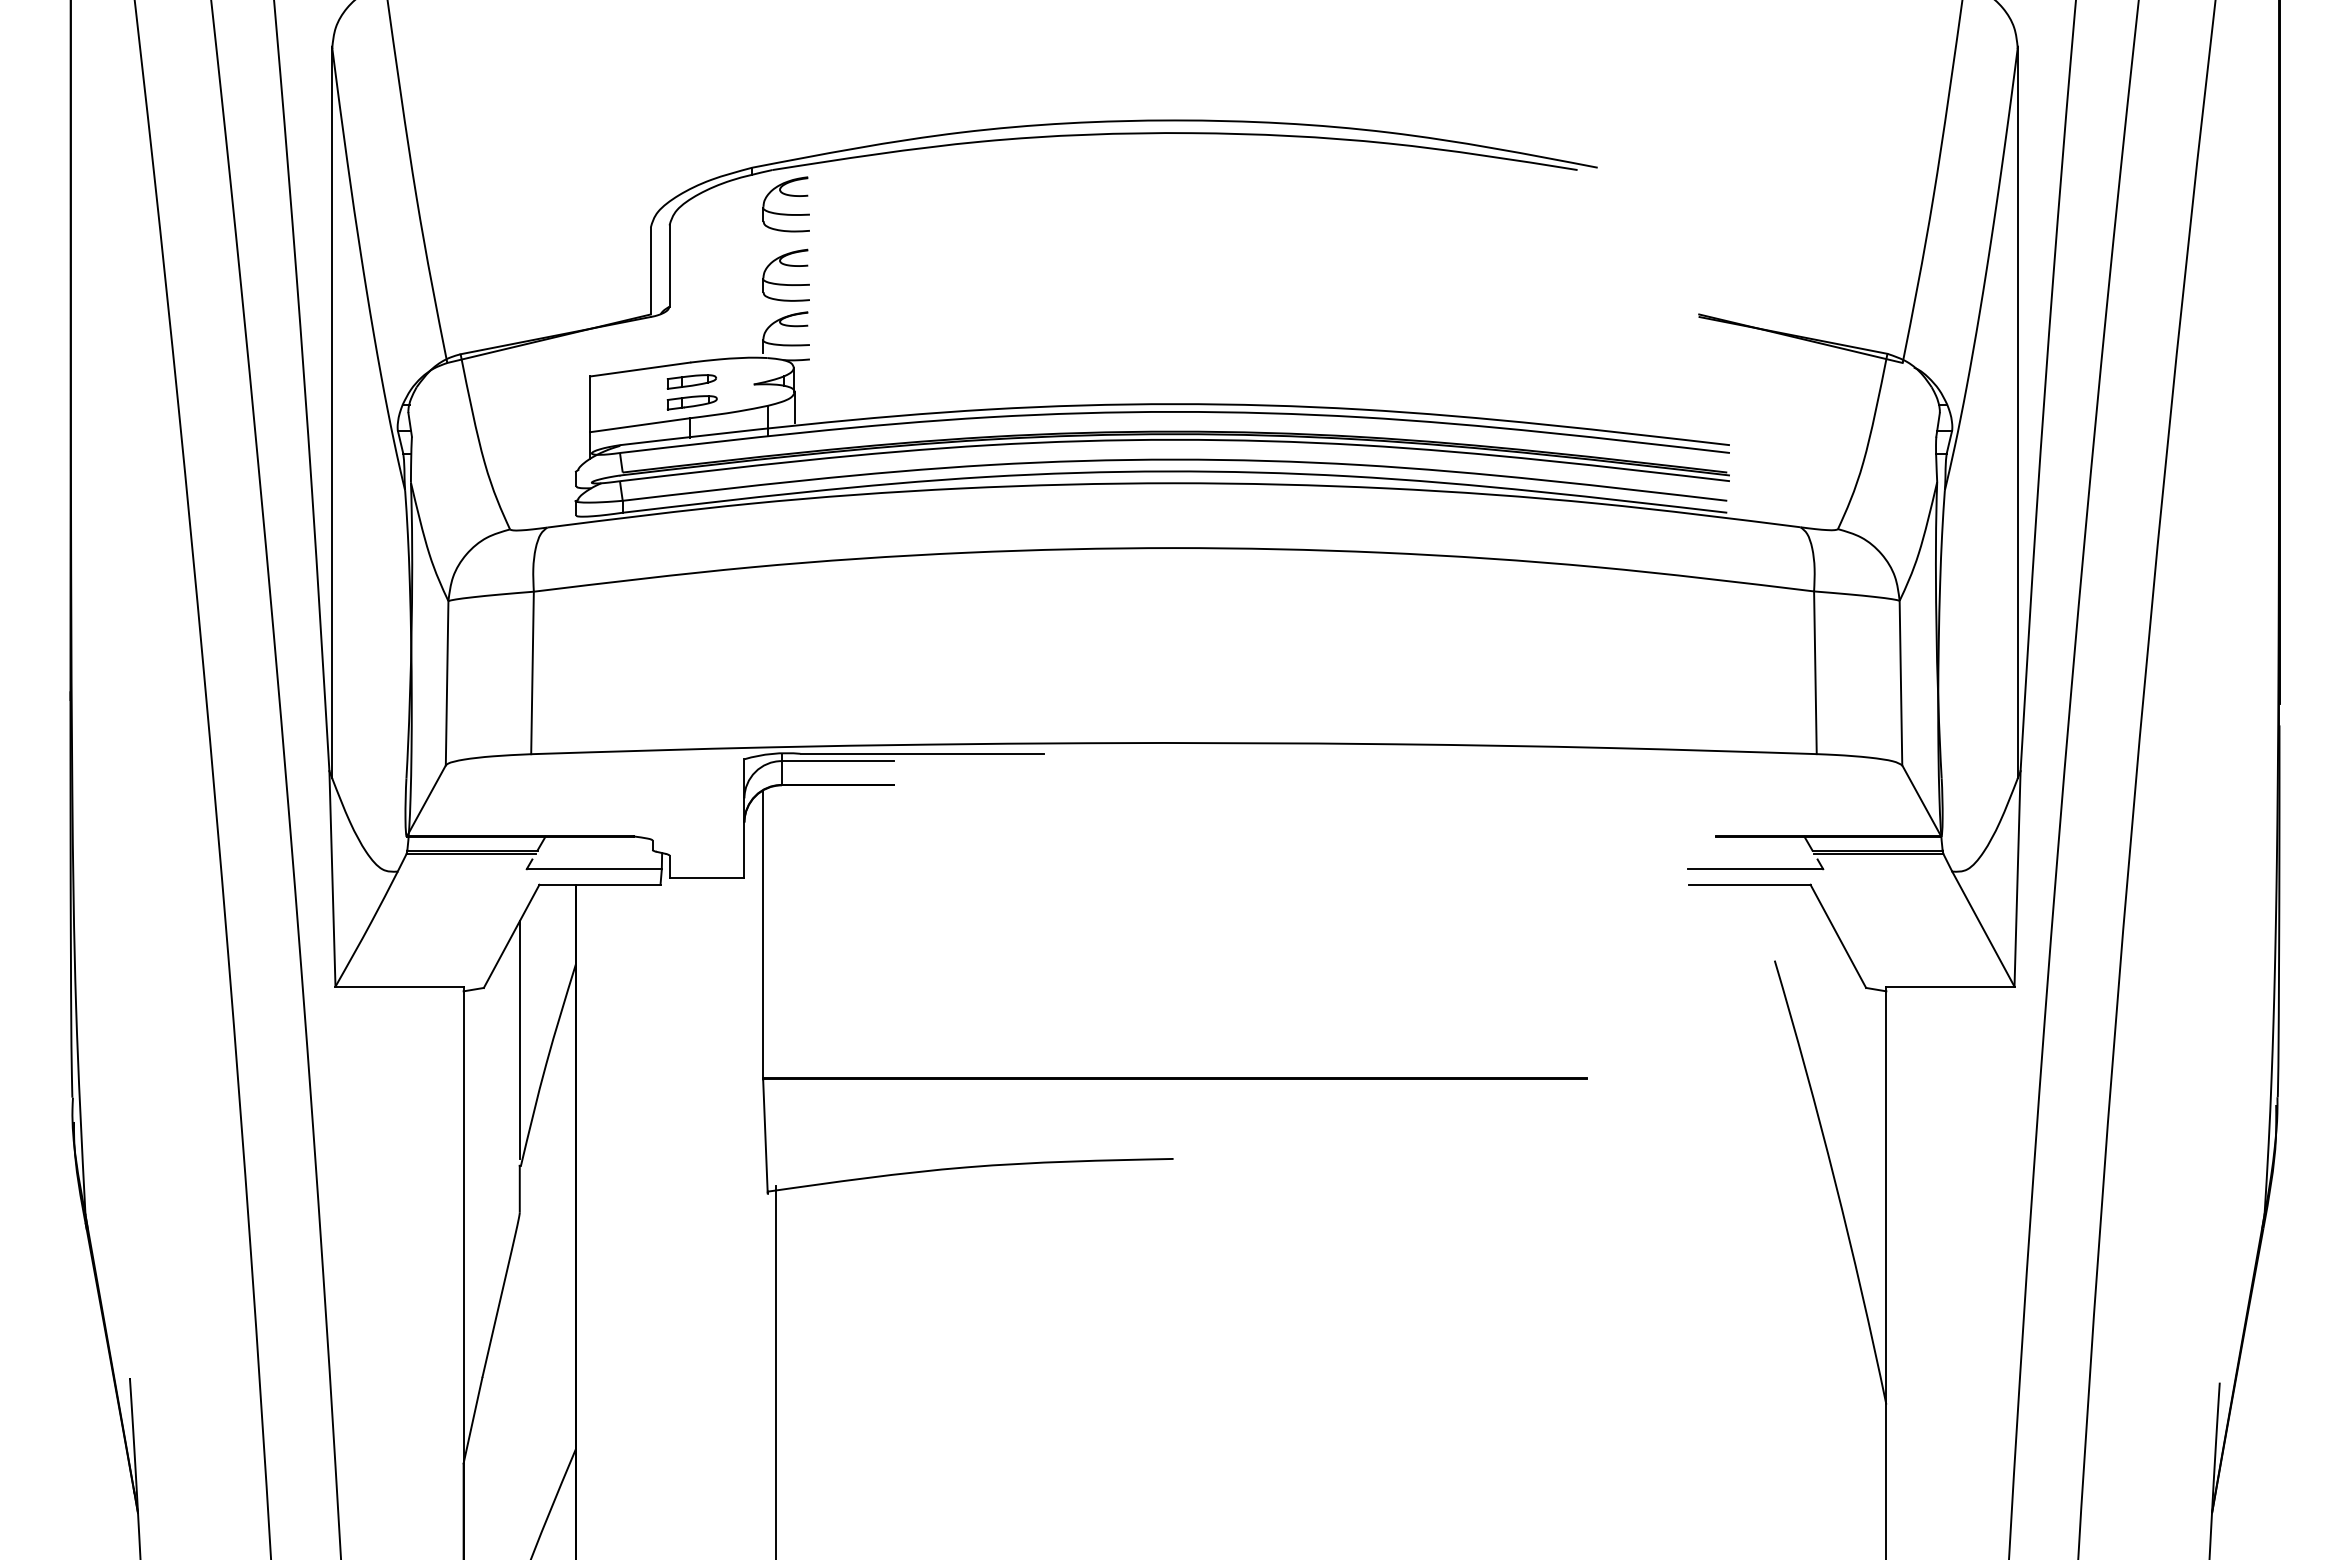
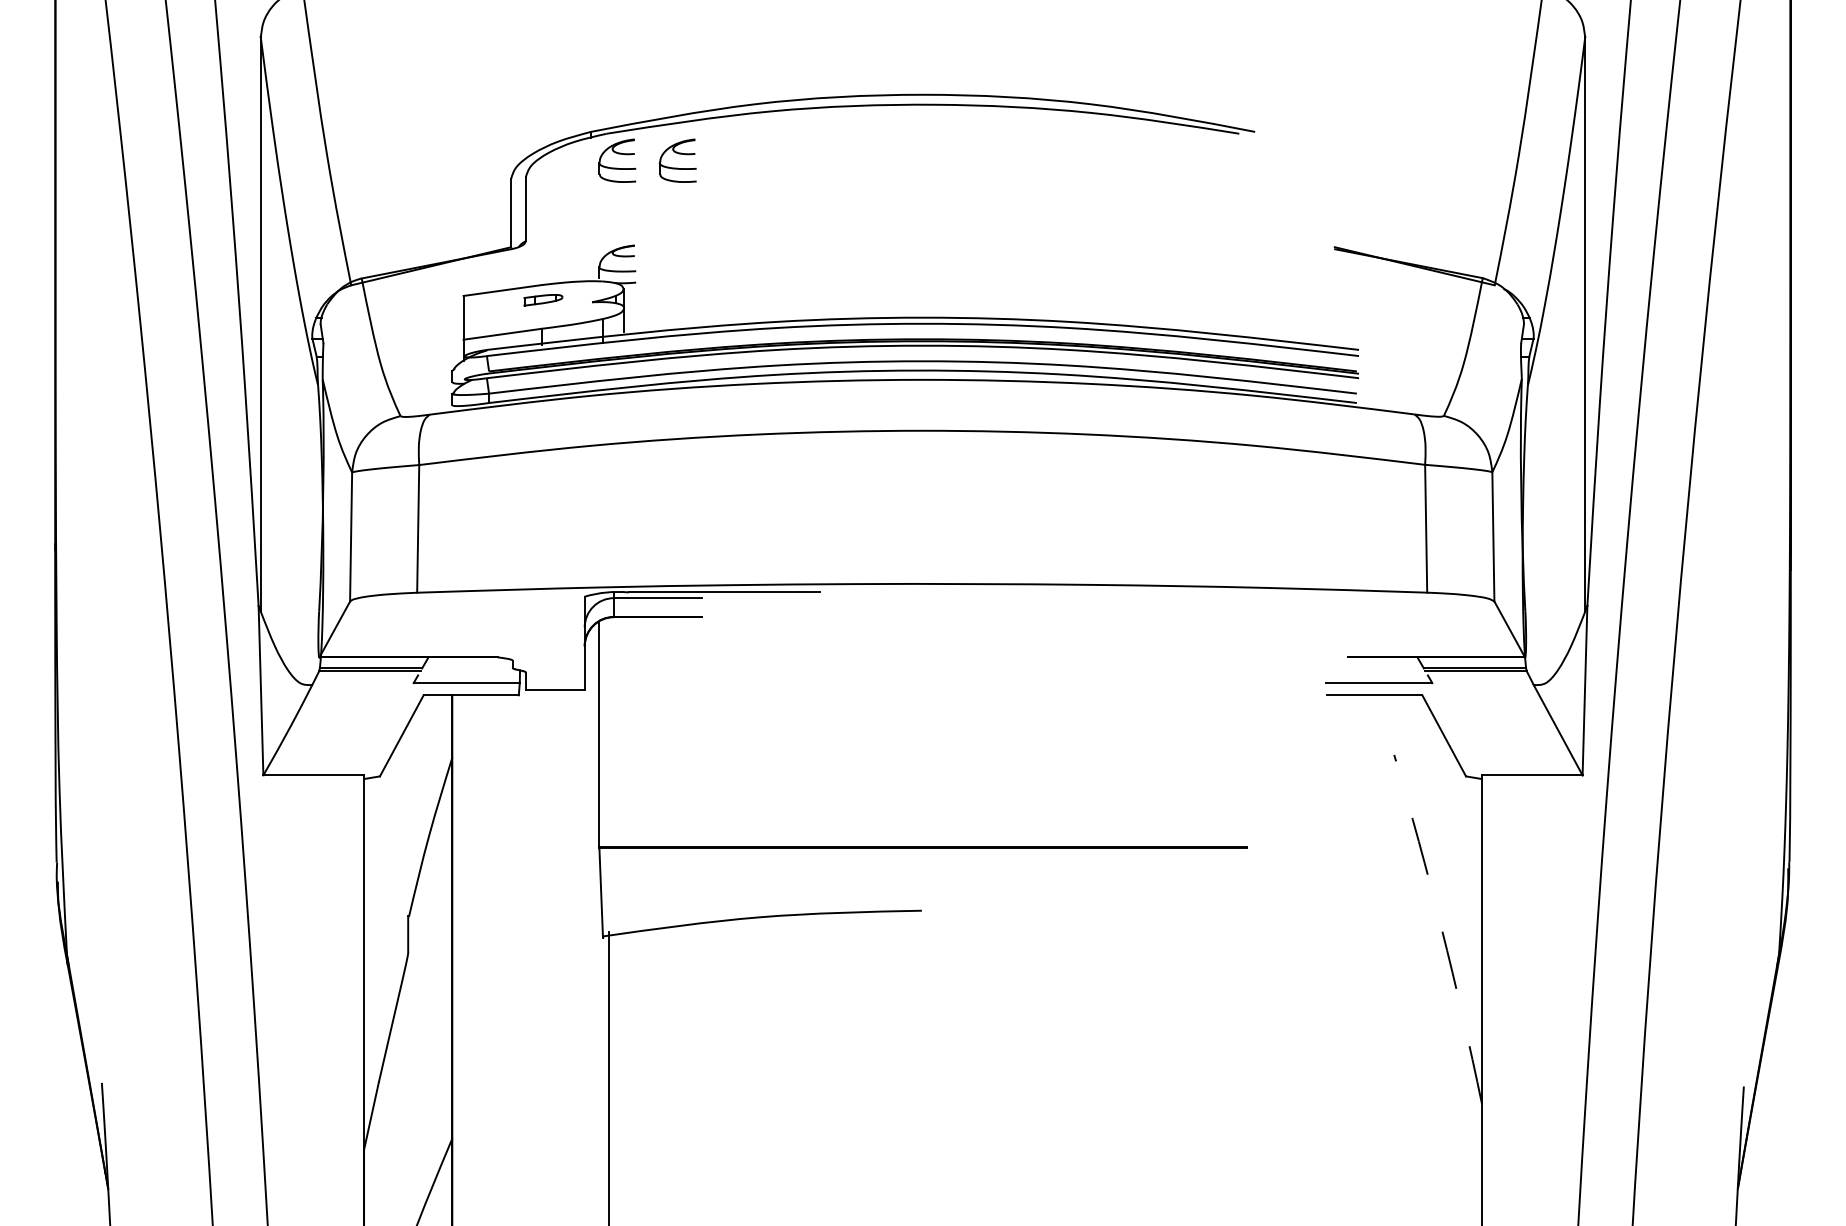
part: (866, 196) -> (680, 154), added
part: (787, 266) -> (618, 209), removed
part: (691, 402) -> (543, 316), removed
line: (519, 1039) -> (407, 816), removed
arc: (1835, 1181) -> (1441, 928), solid -> dashed

